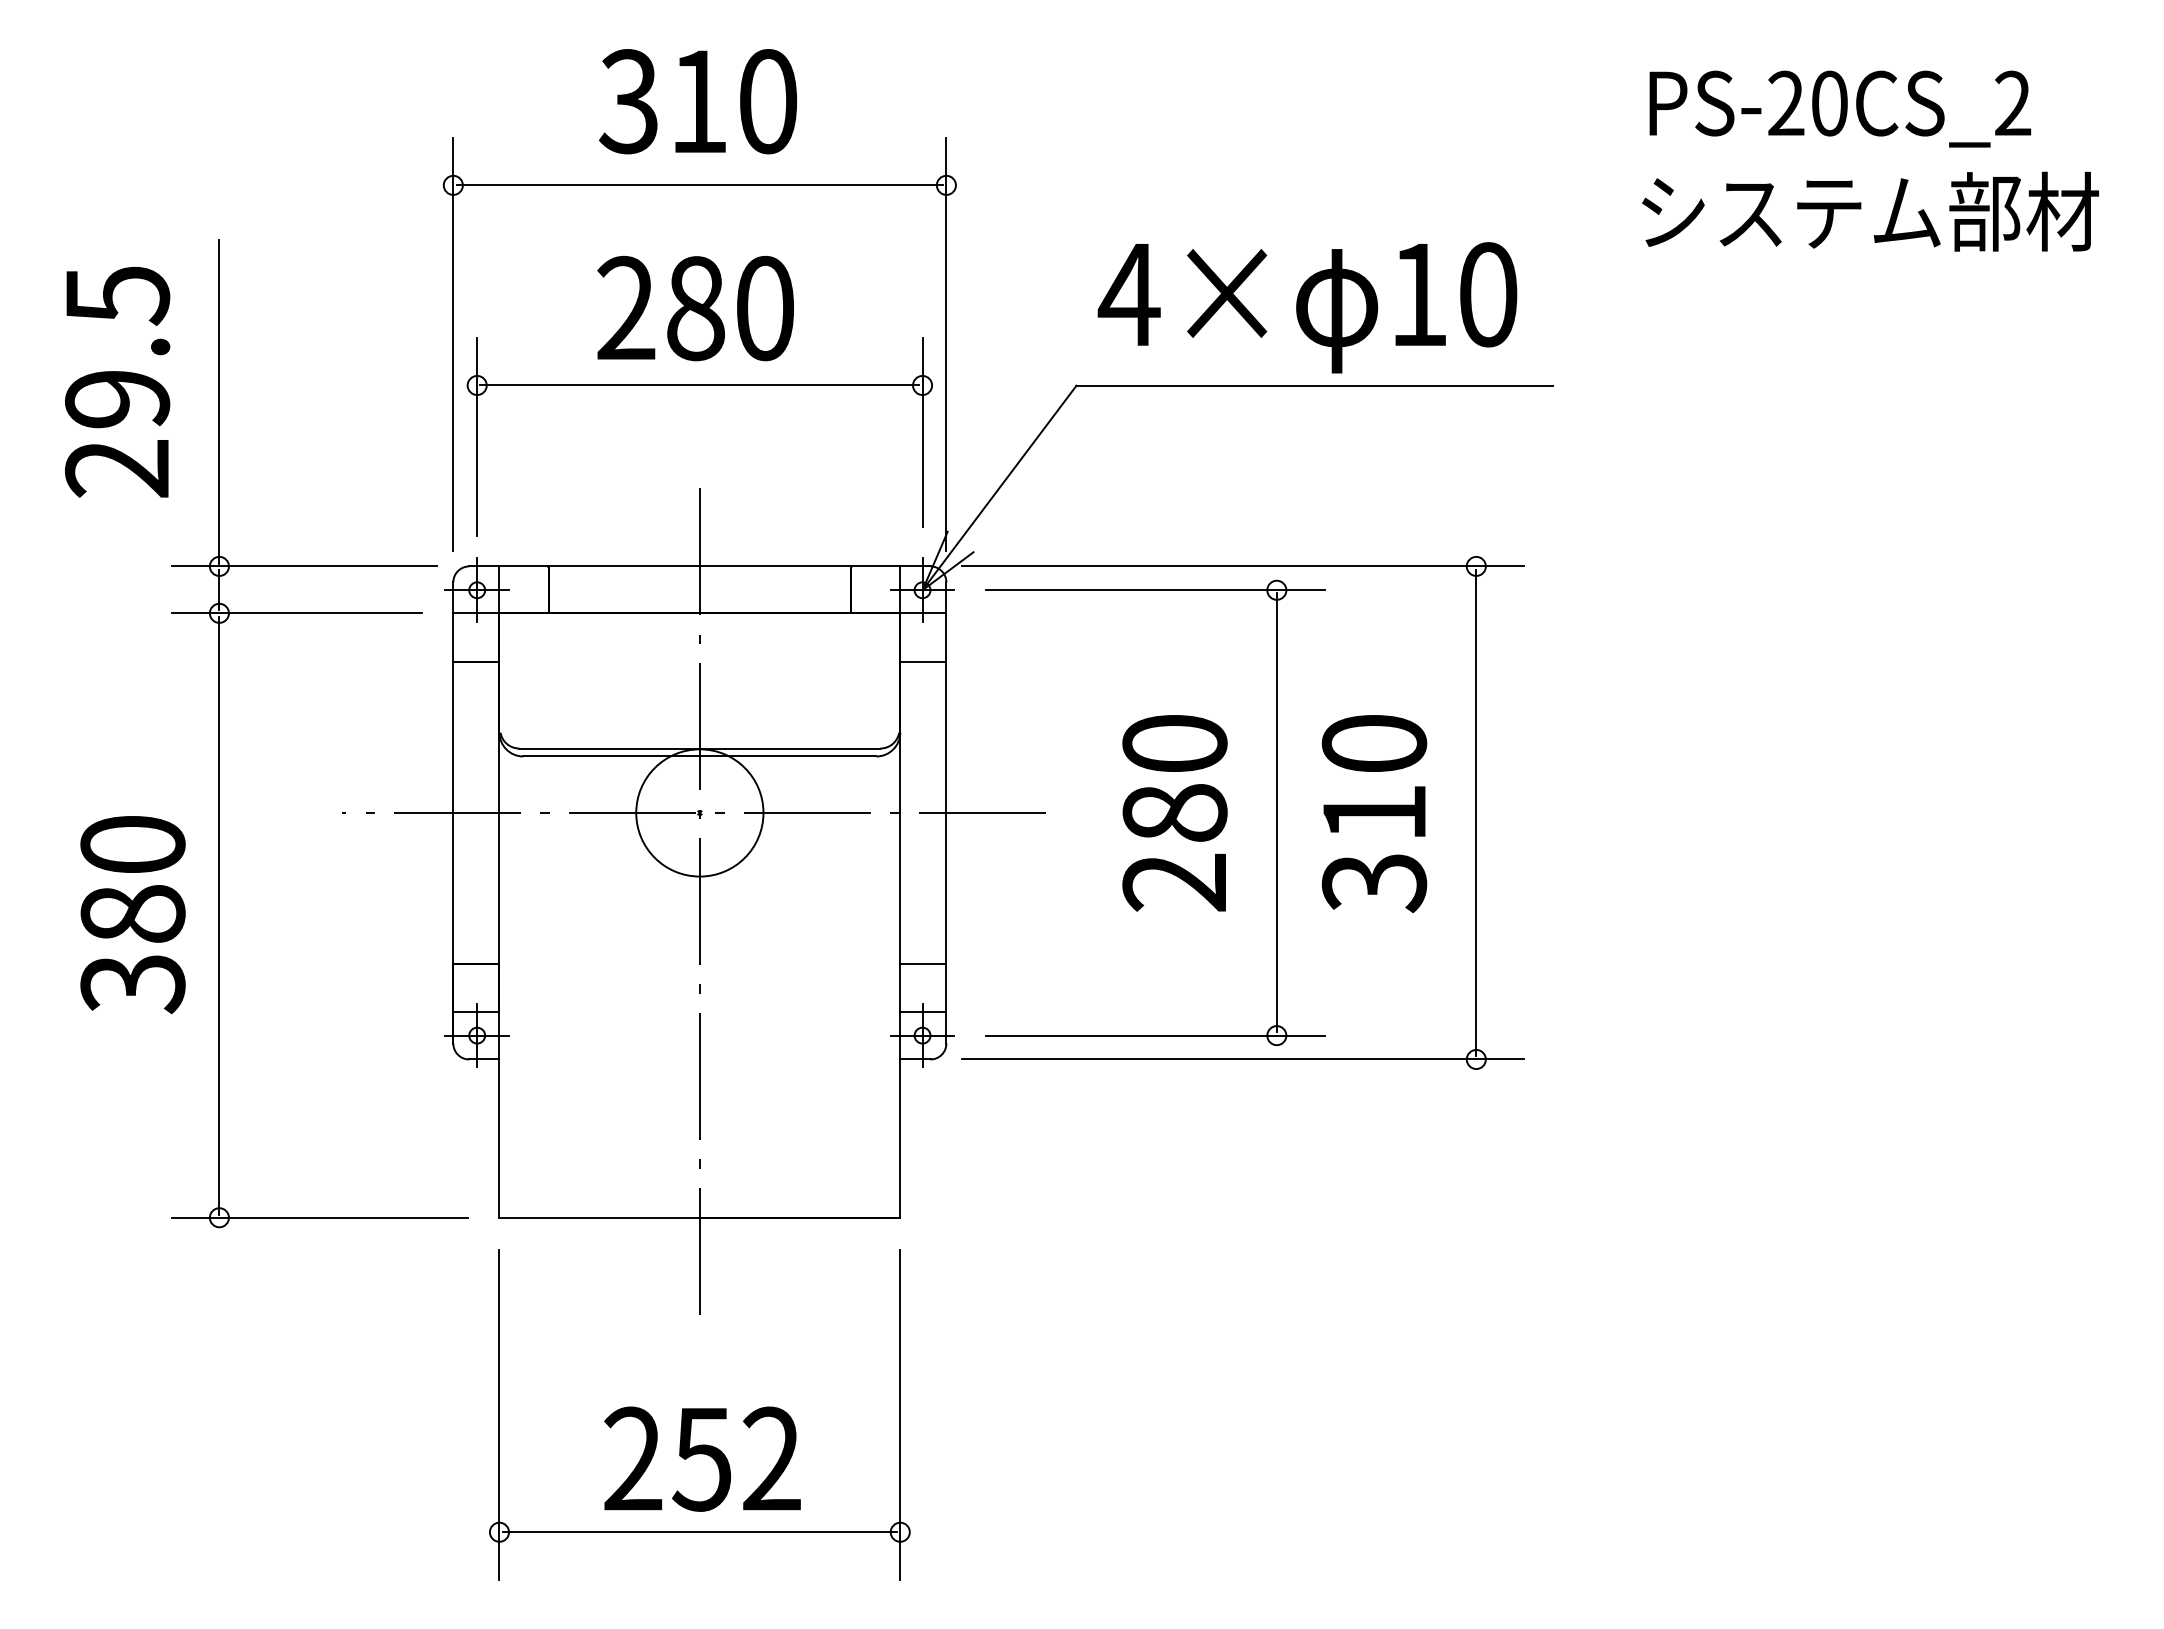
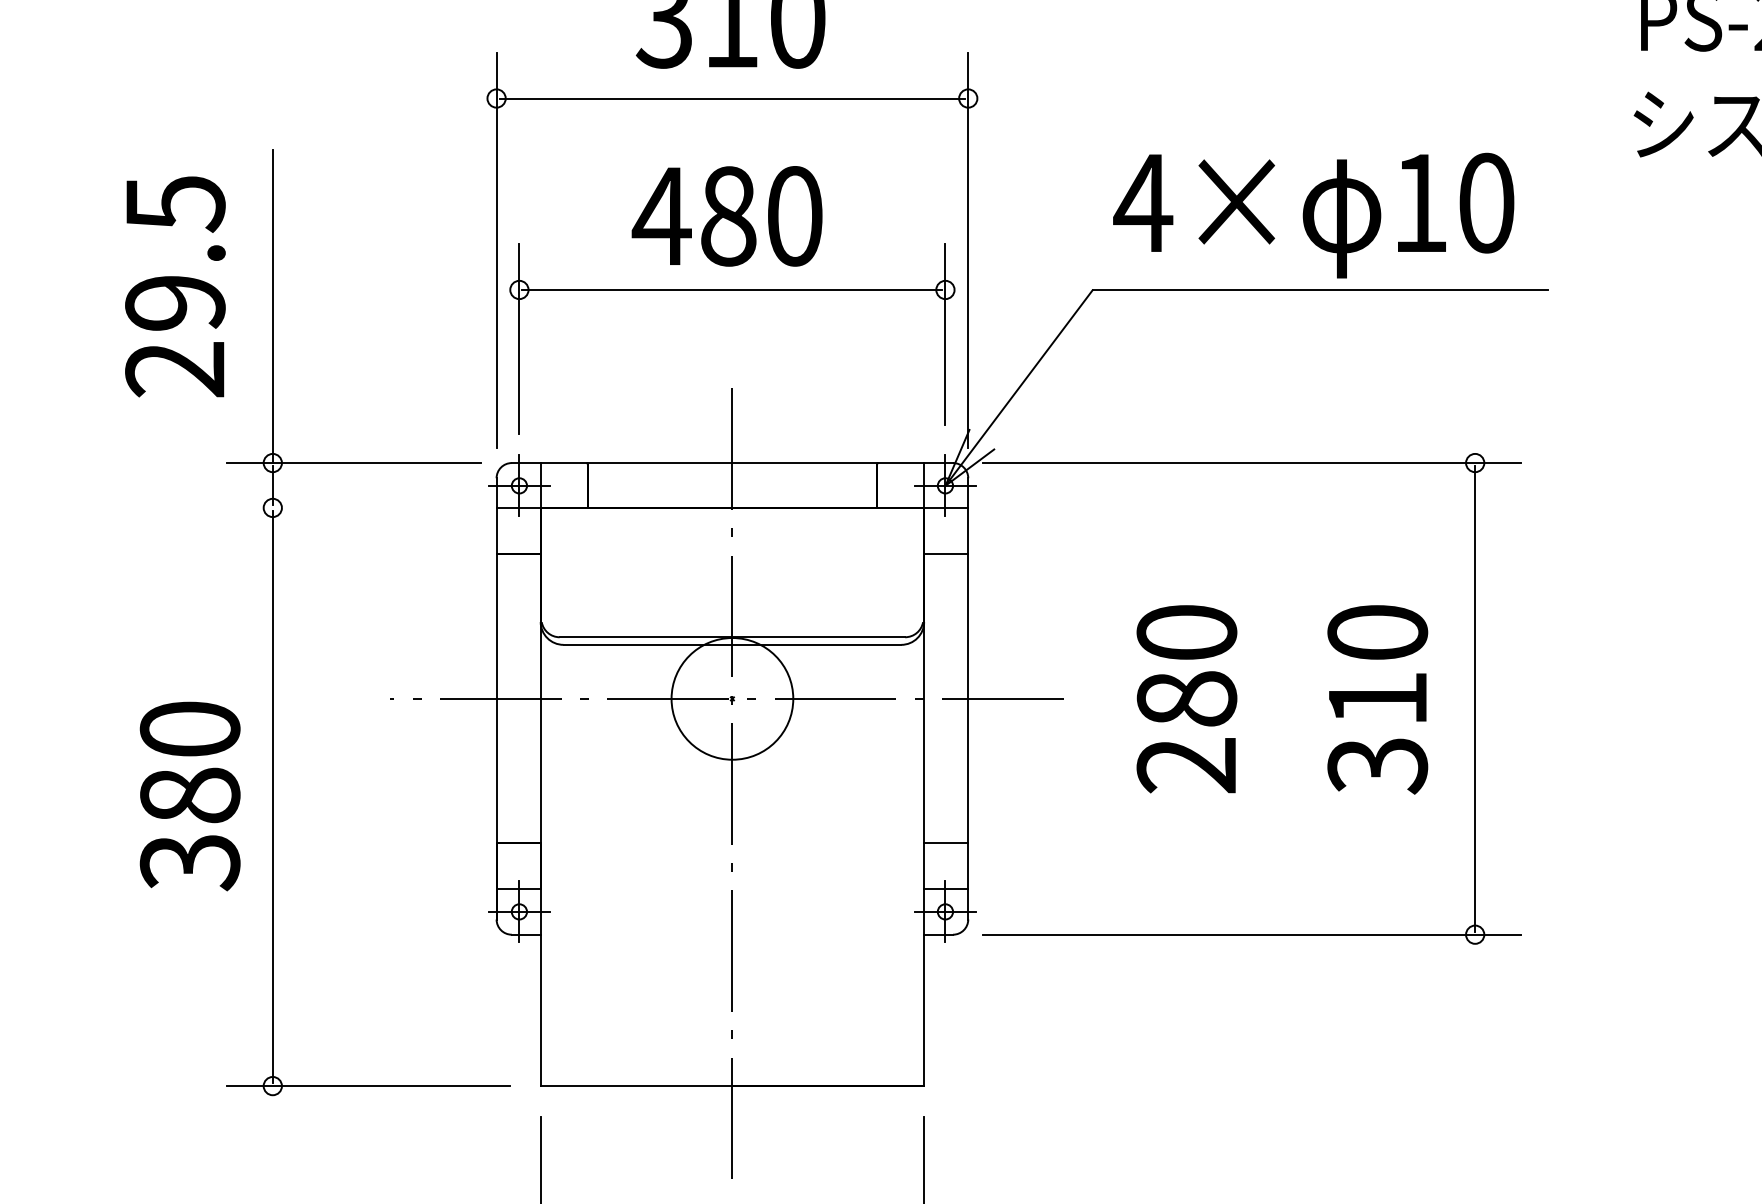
text: (625, 307) -> (661, 215), 280 -> 480
line: (296, 613) -> (346, 508), removed
part: (1276, 812) -> (1284, 698), removed

